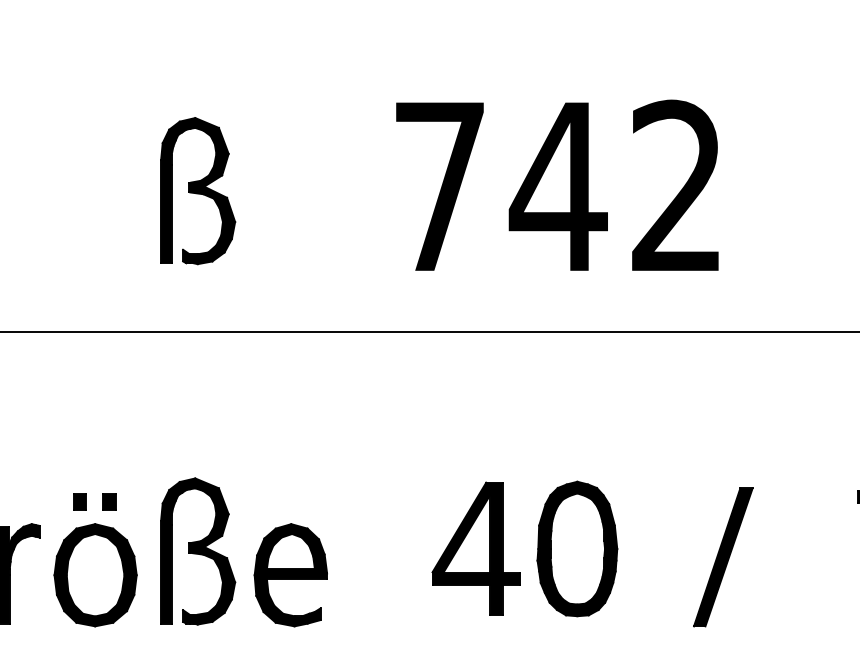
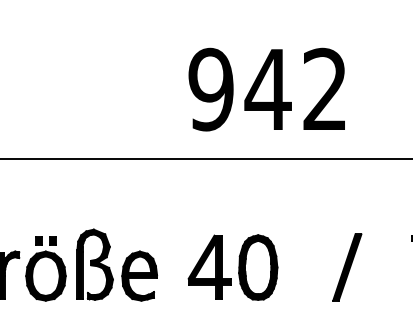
text: (438, 186) -> (210, 89), 742 -> 942
part: (196, 190) -> (94, 91), removed
part: (523, 548) -> (232, 267), moved

